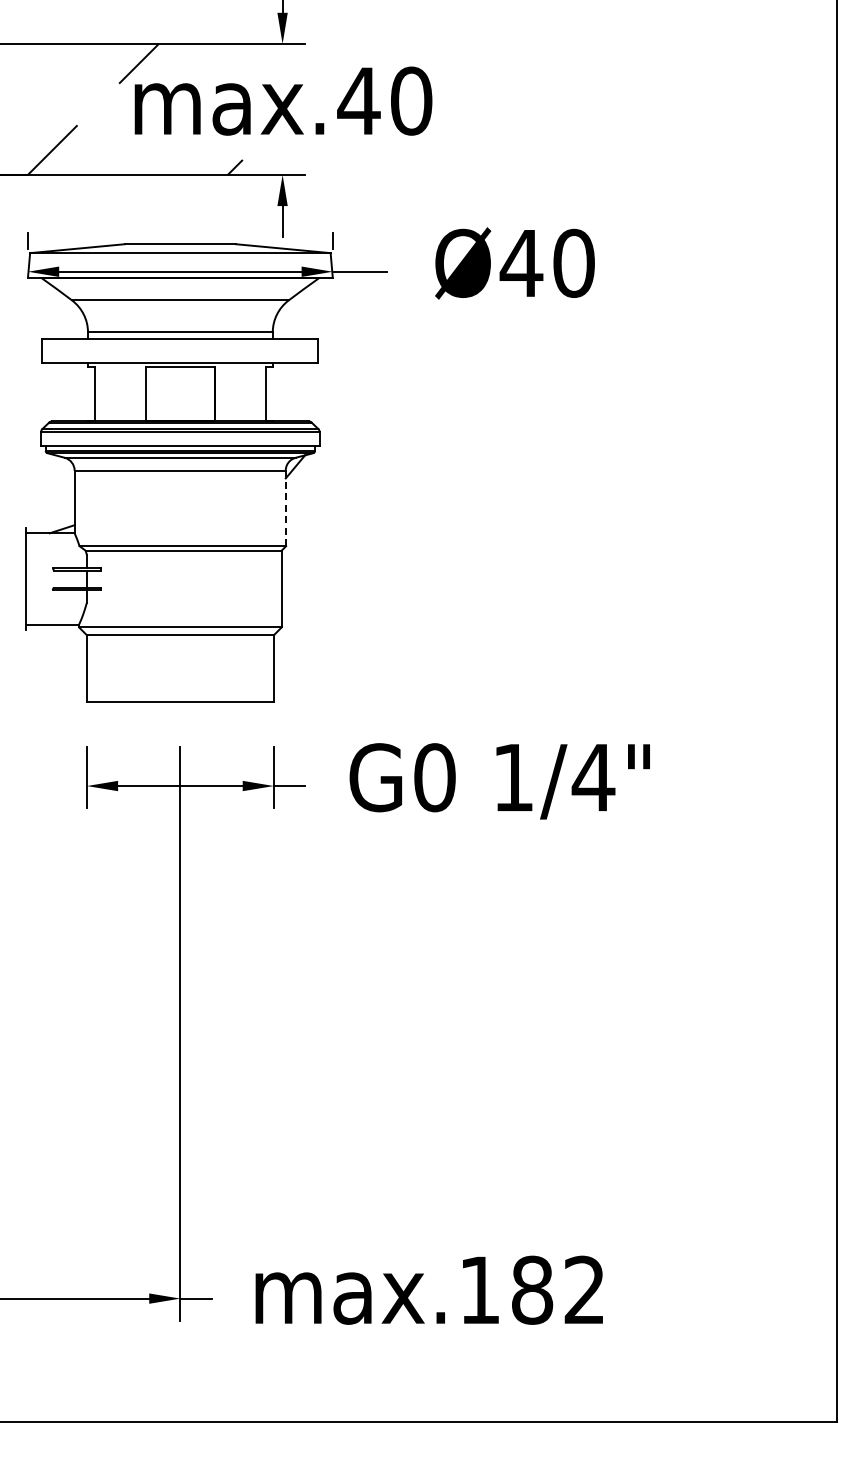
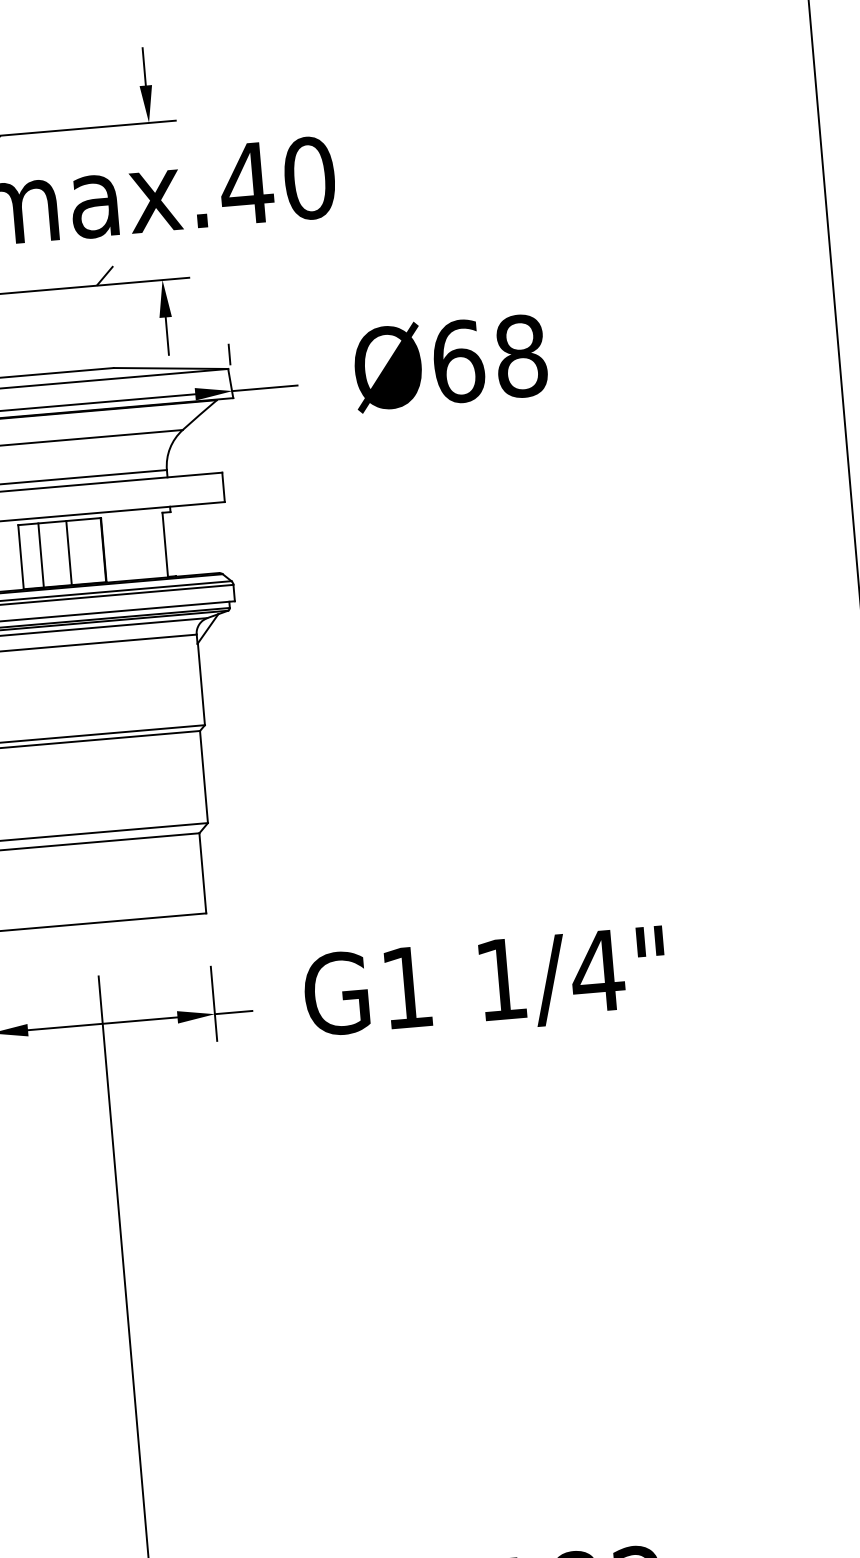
text: (546, 262) -> (488, 357), Ø40 -> Ø68
line: (162, 393) -> (40, 554), added
line: (185, 393) -> (68, 552), added
line: (286, 511) -> (201, 683), dashed -> solid
text: (434, 777) -> (406, 987), G0 -> G1

